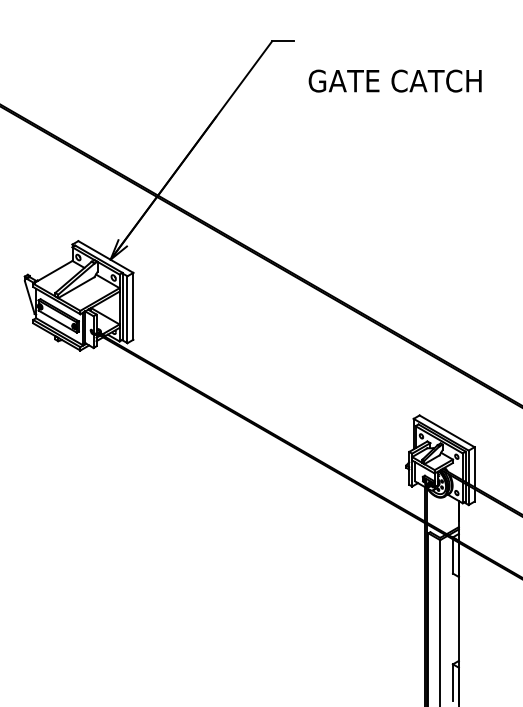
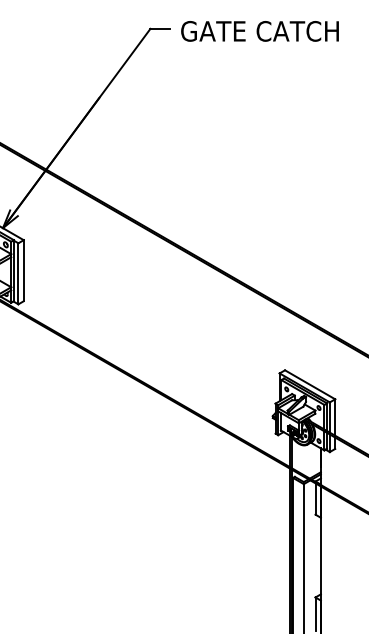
text: (394, 80) -> (259, 30), moved

